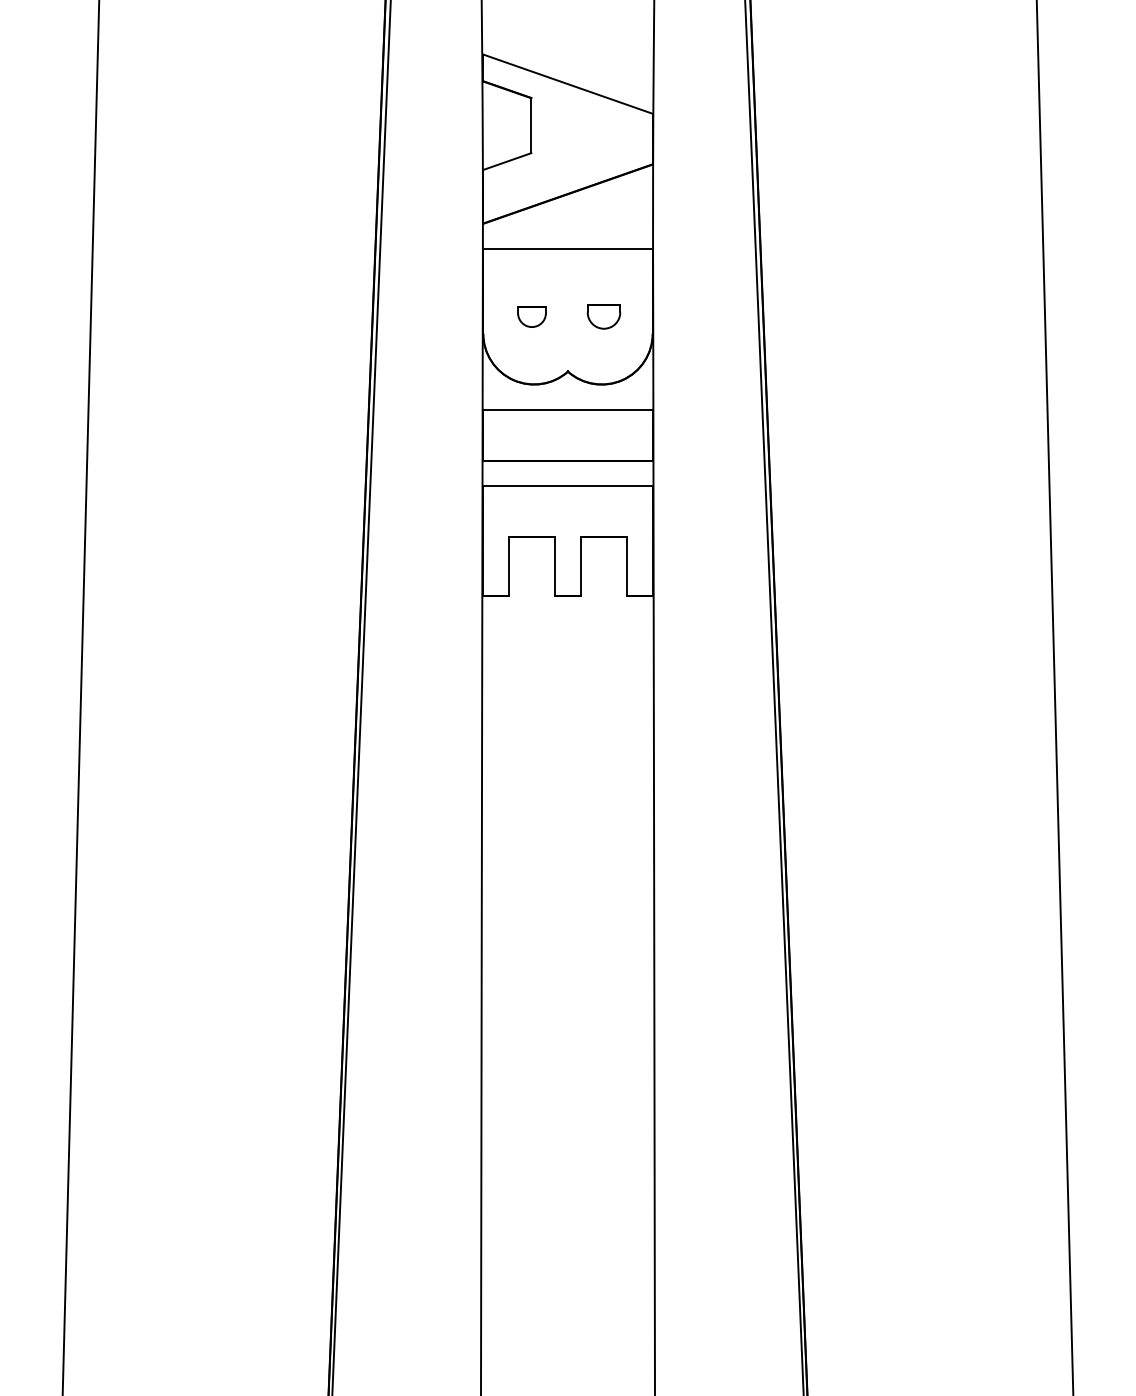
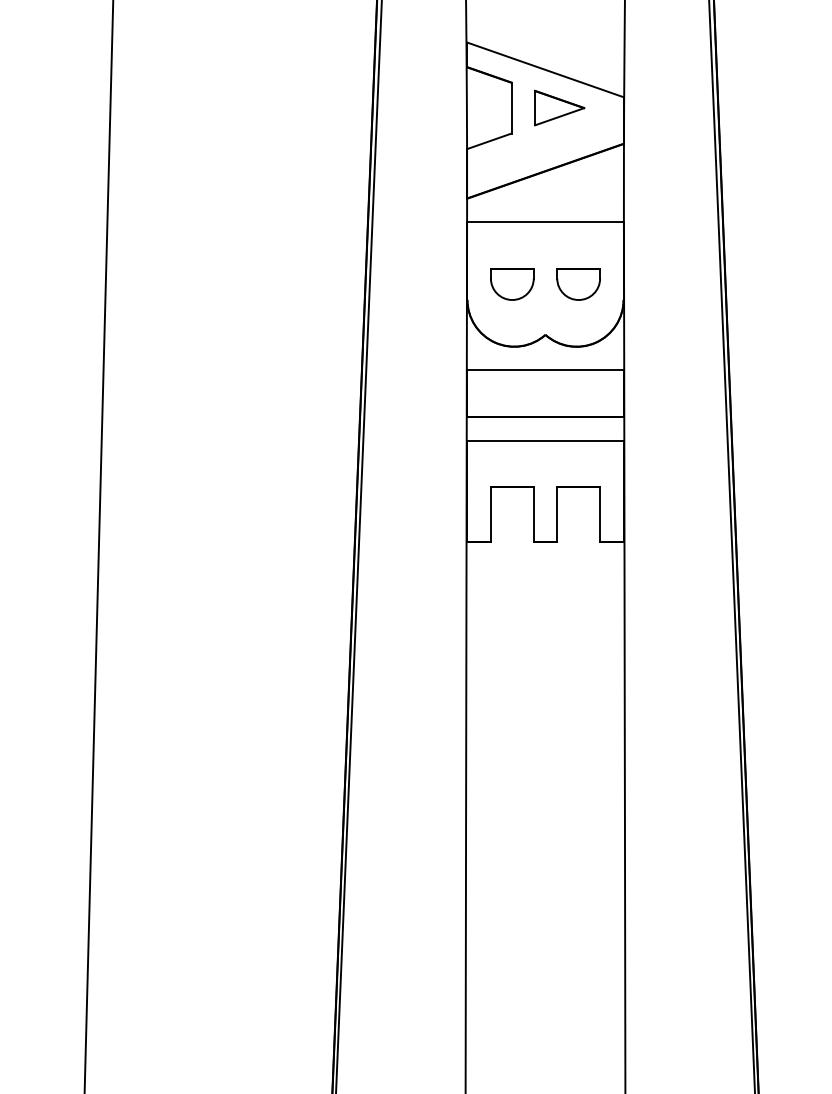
part: (582, 125) -> (558, 108), added
part: (531, 316) -> (511, 284), size x1.67
part: (603, 316) -> (578, 284), size x1.43

